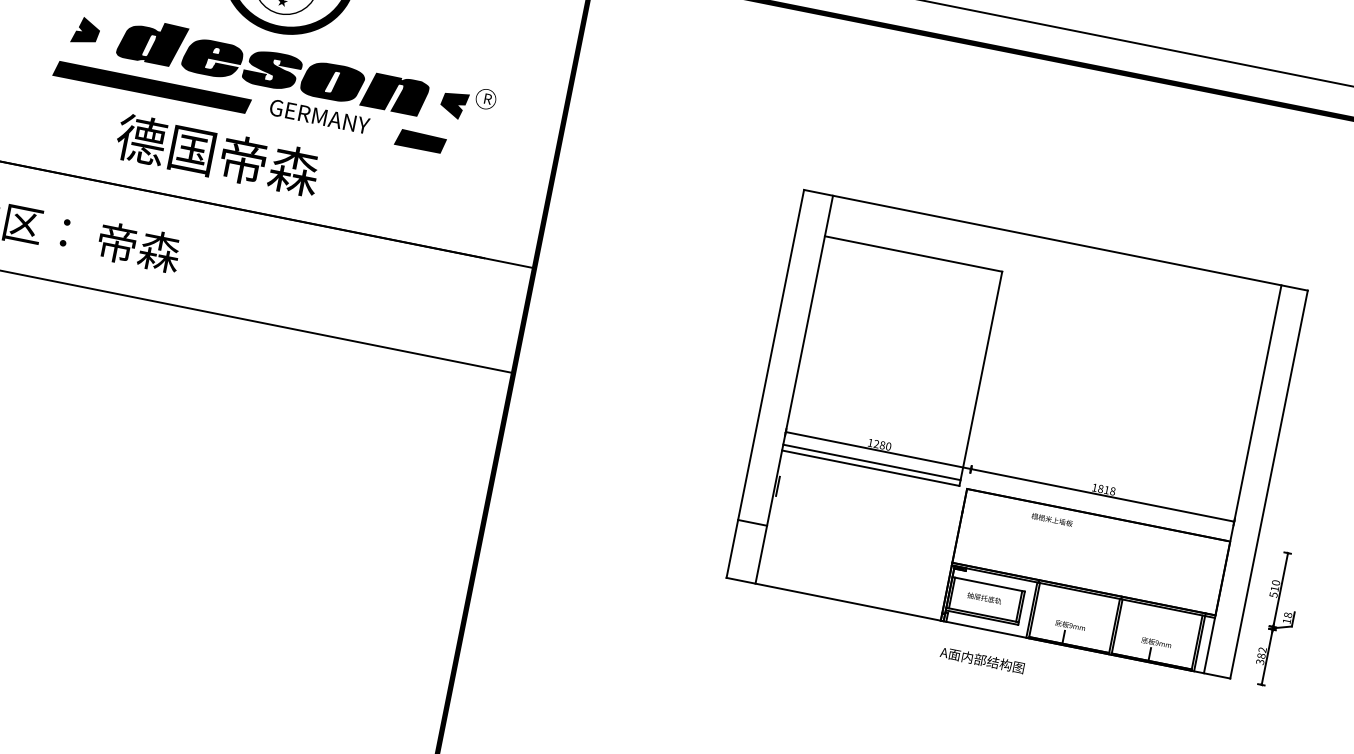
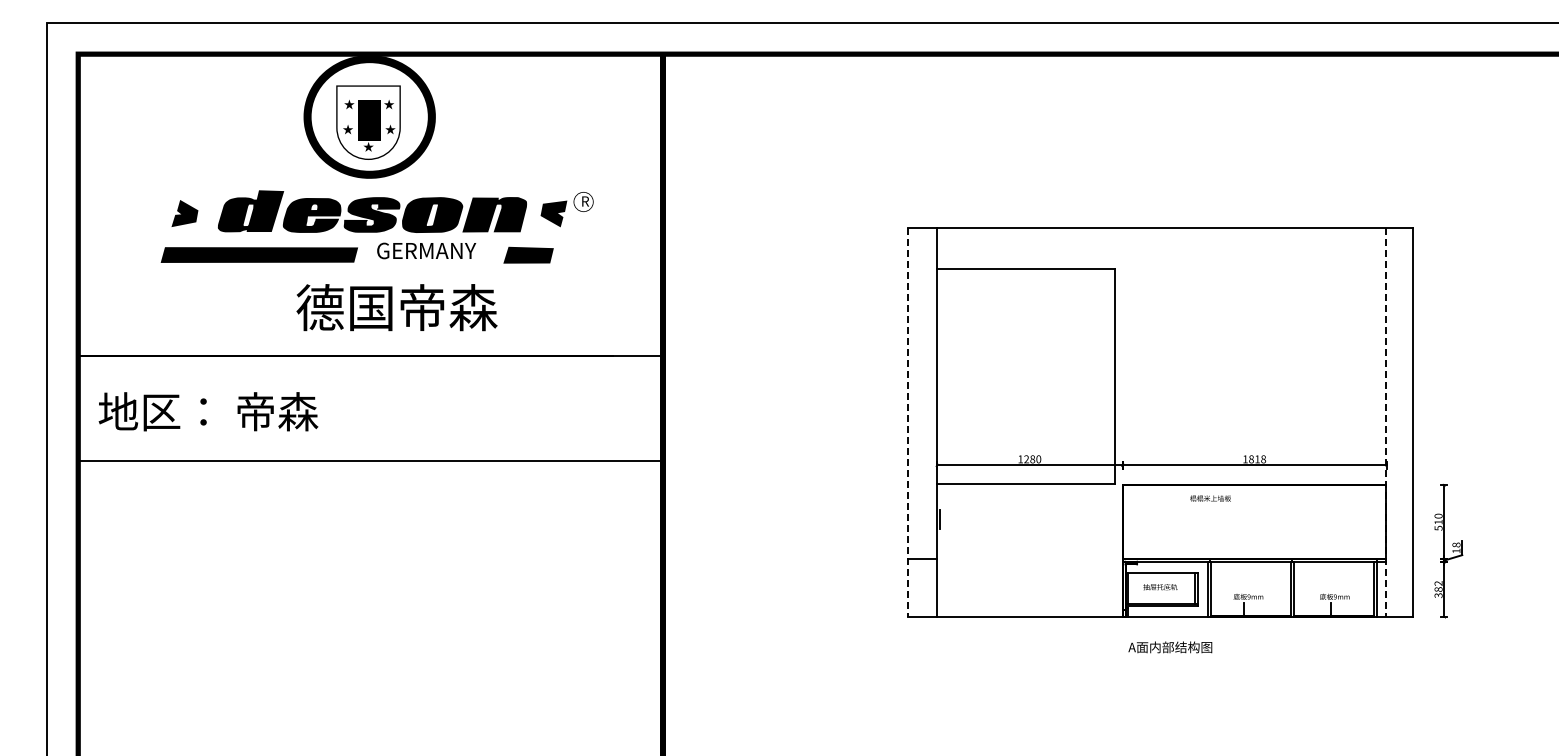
text: (217, 154) -> (396, 307), moved
line: (764, 384) -> (907, 423), solid -> dashed
line: (871, 462) -> (1025, 477), removed
line: (1242, 480) -> (1386, 423), solid -> dashed

